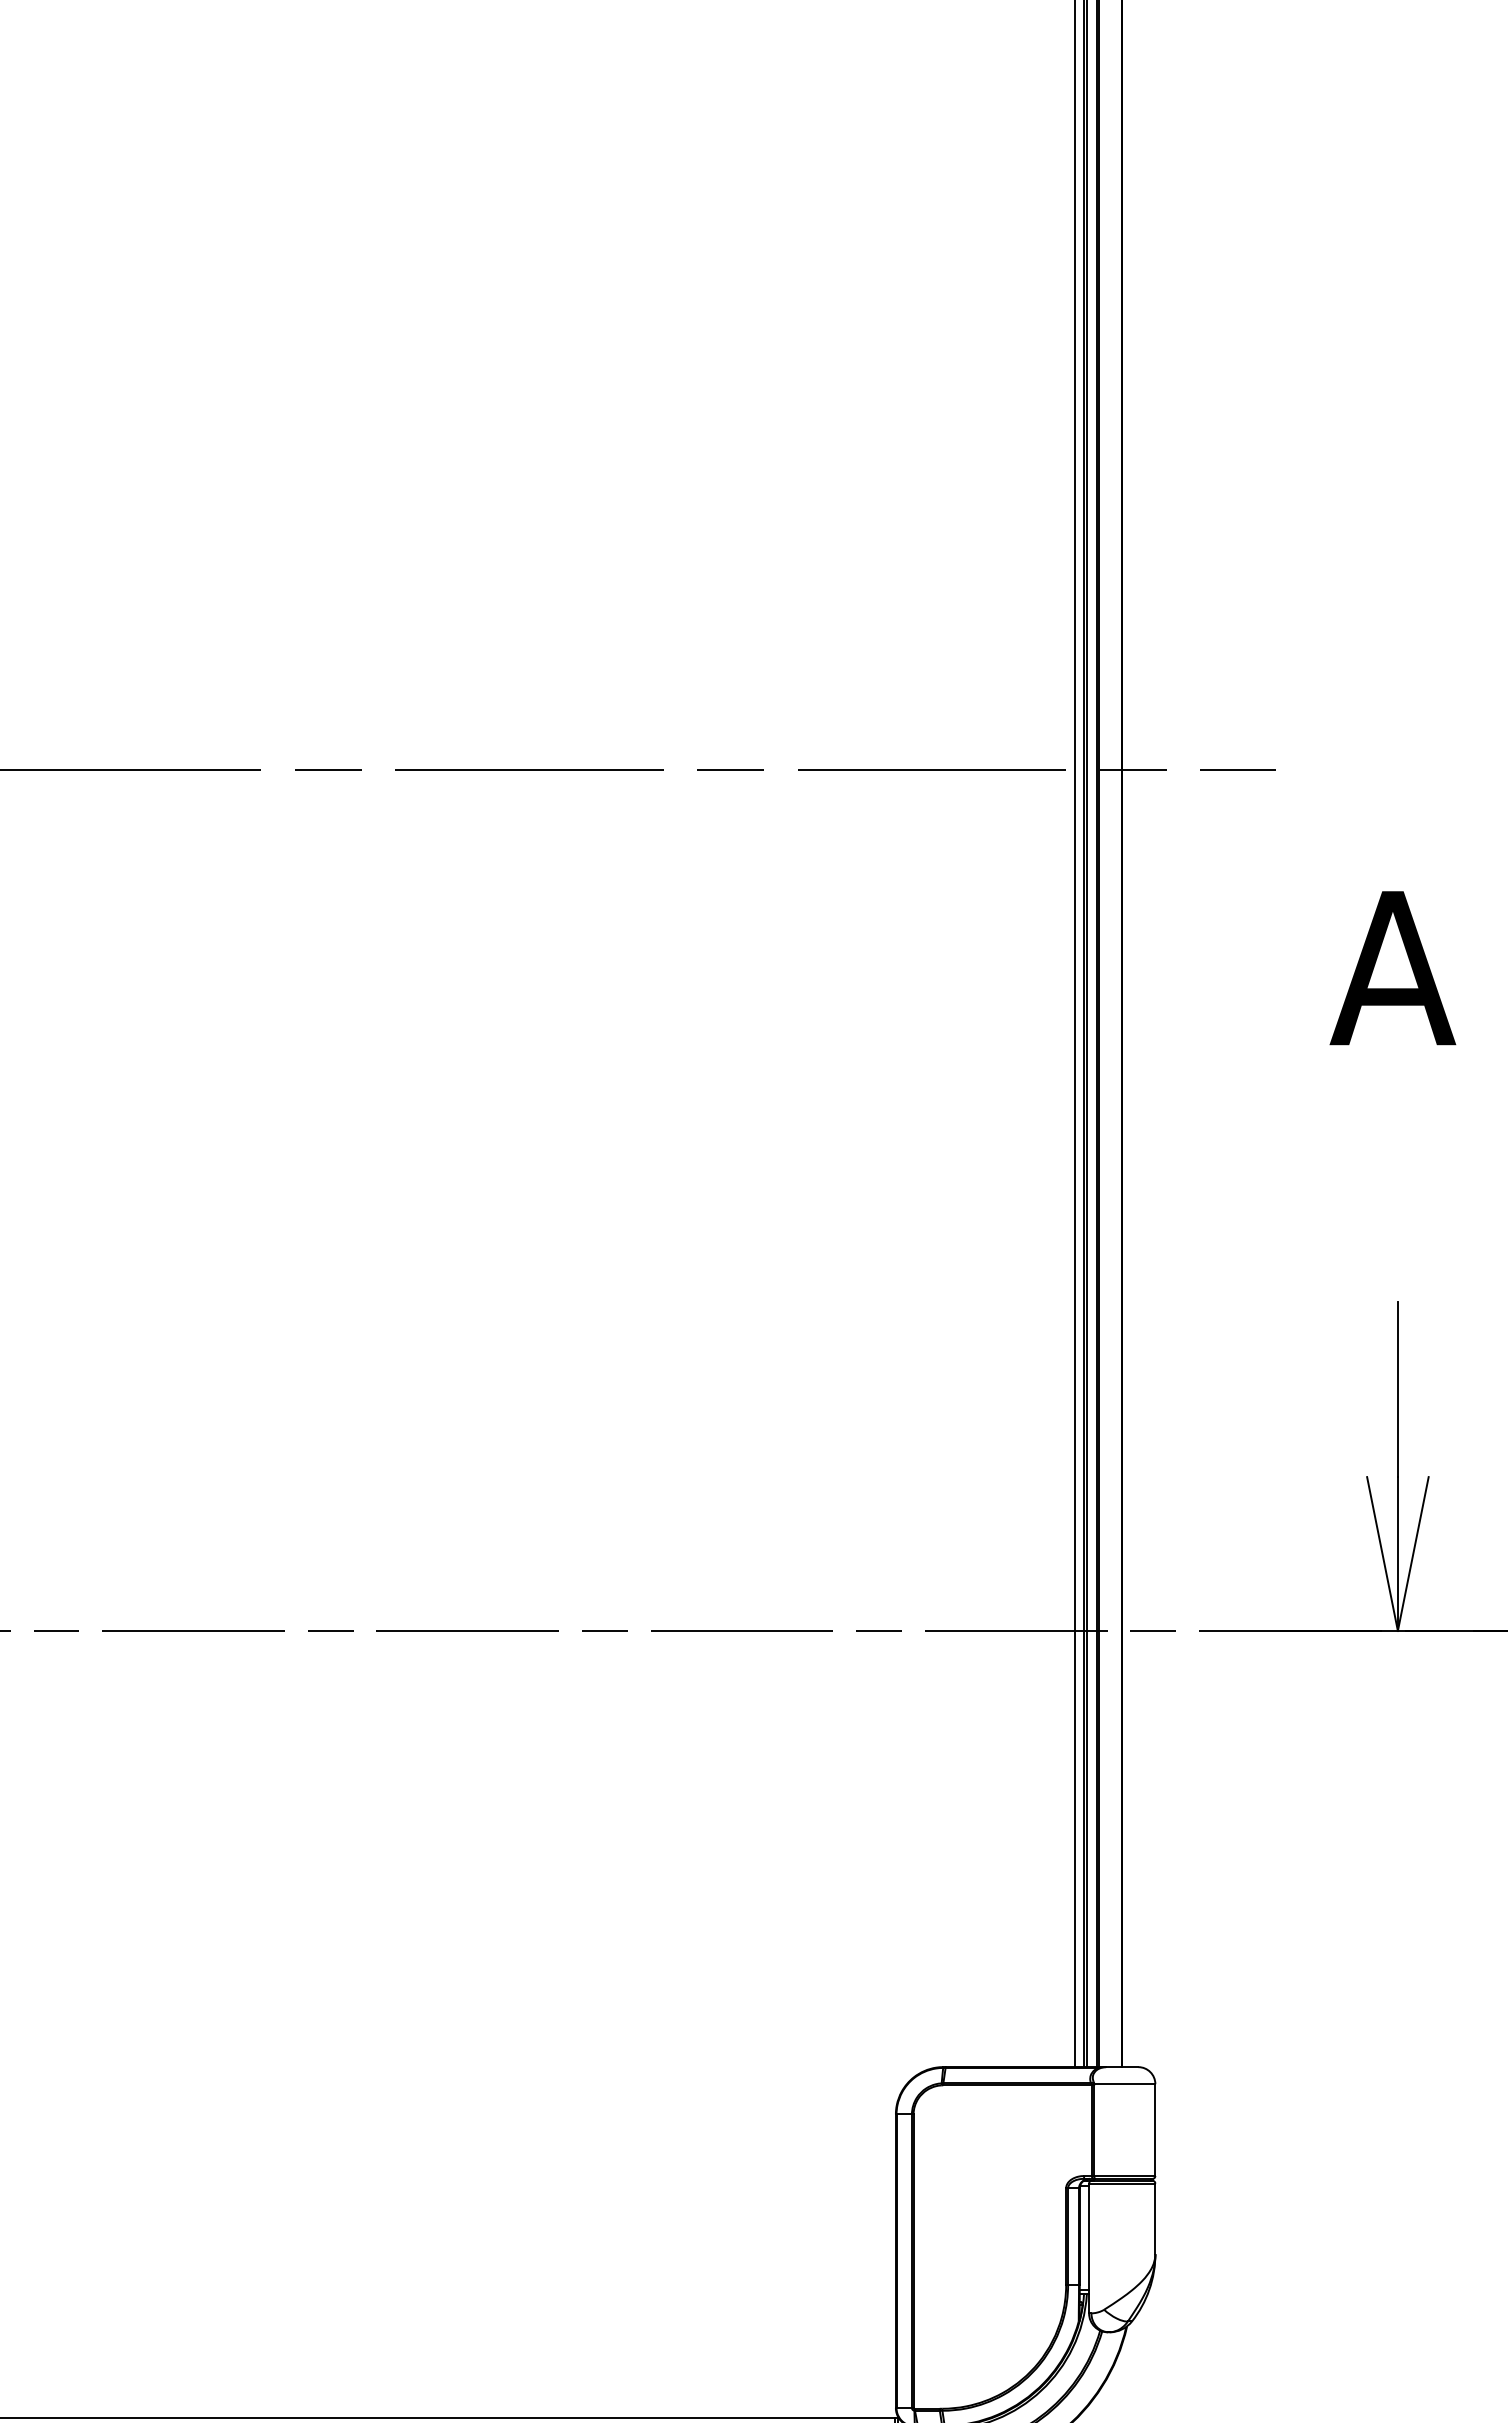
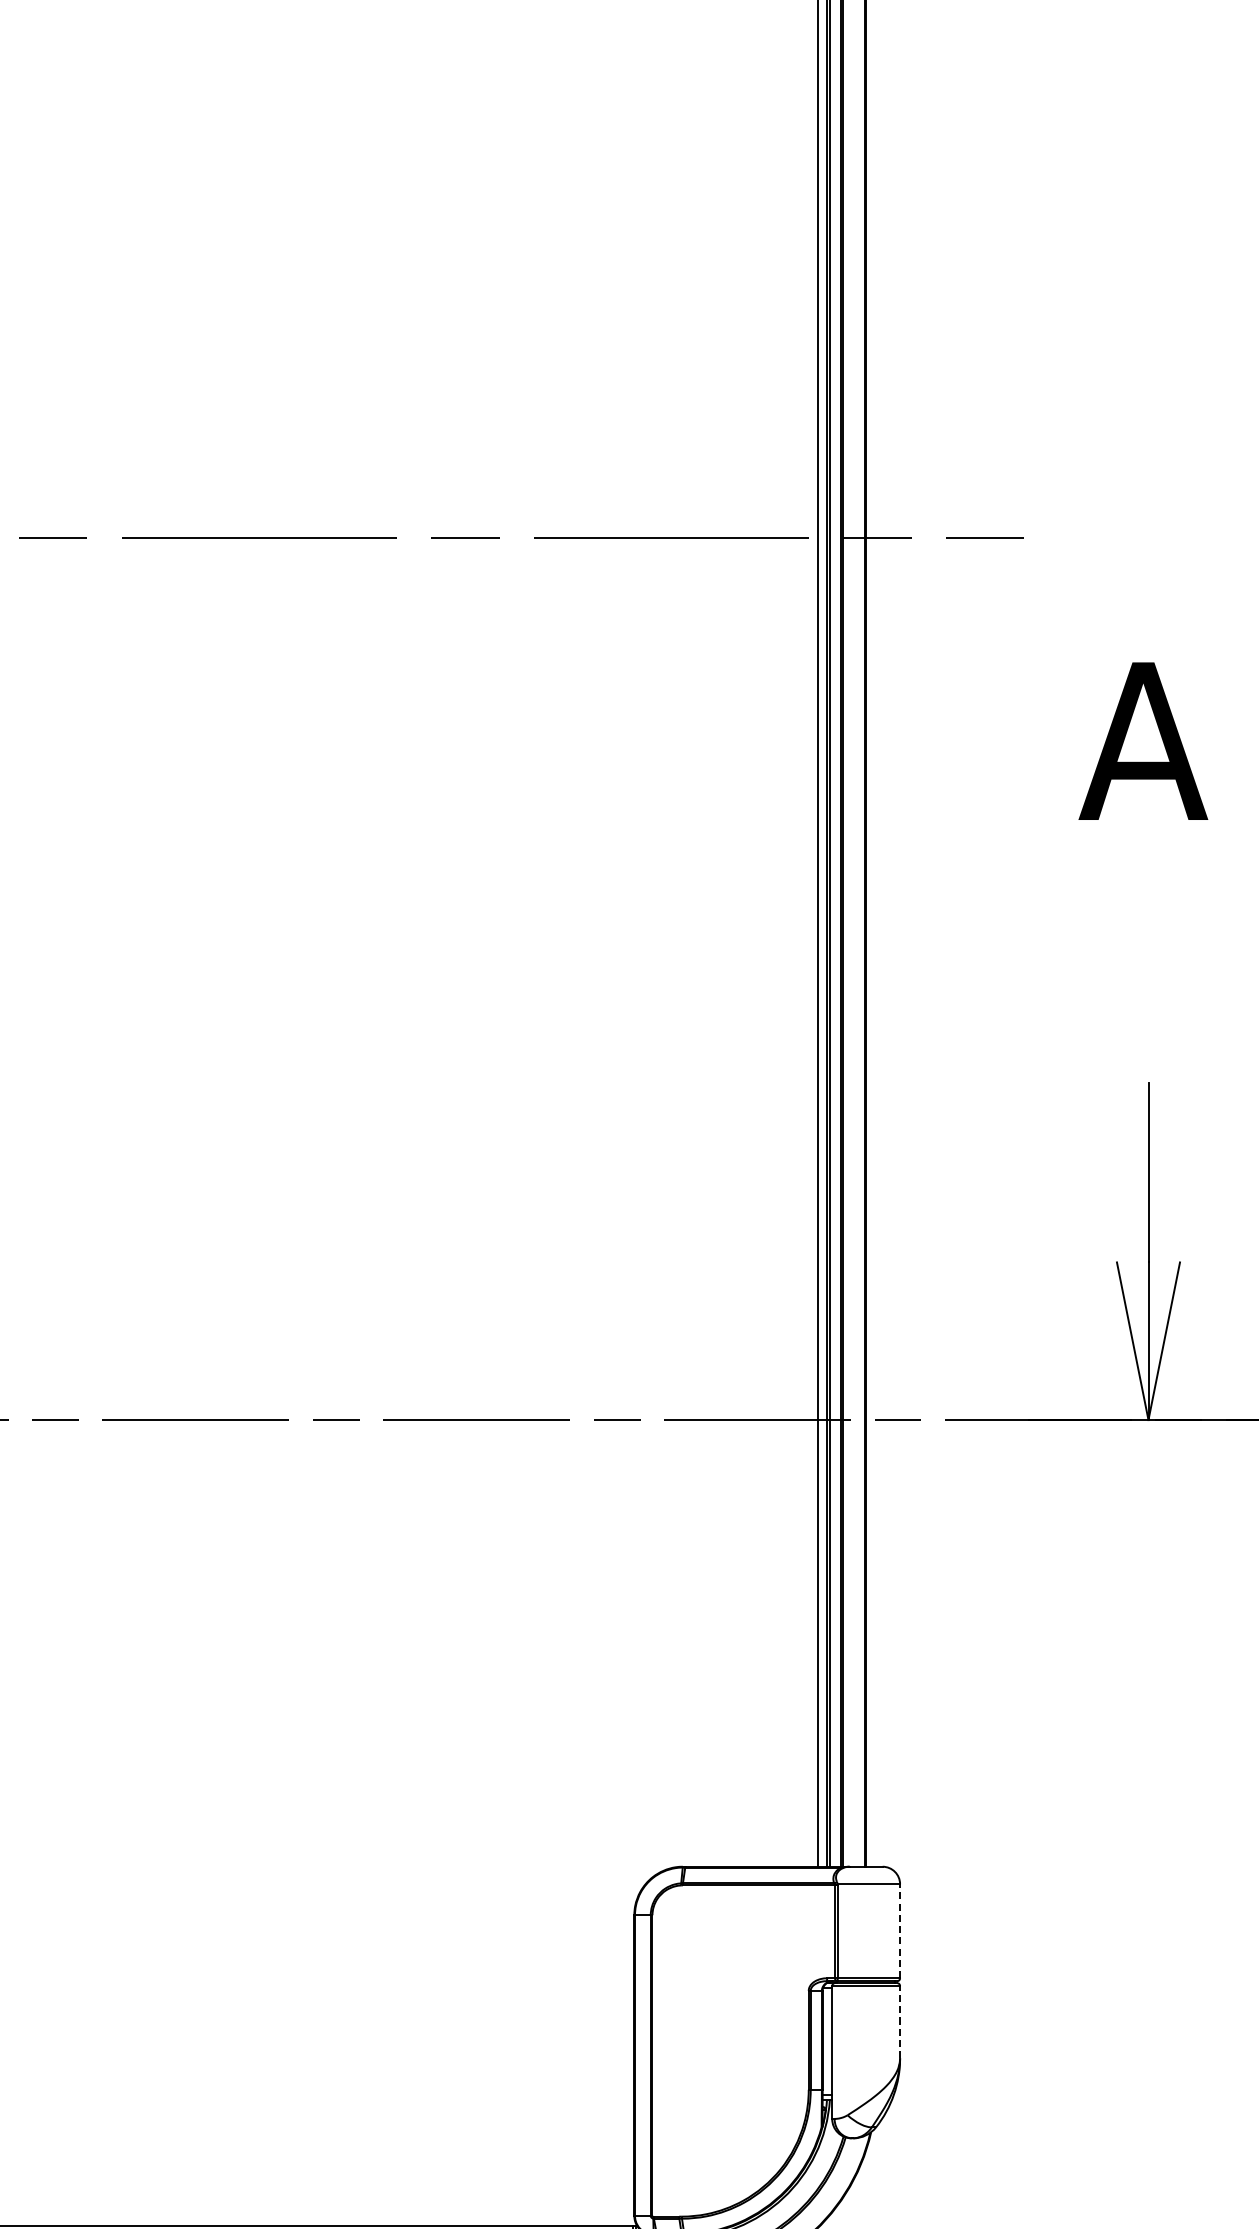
line: (1155, 2130) -> (900, 1931), solid -> dashed
line: (1155, 2218) -> (900, 2021), solid -> dashed

